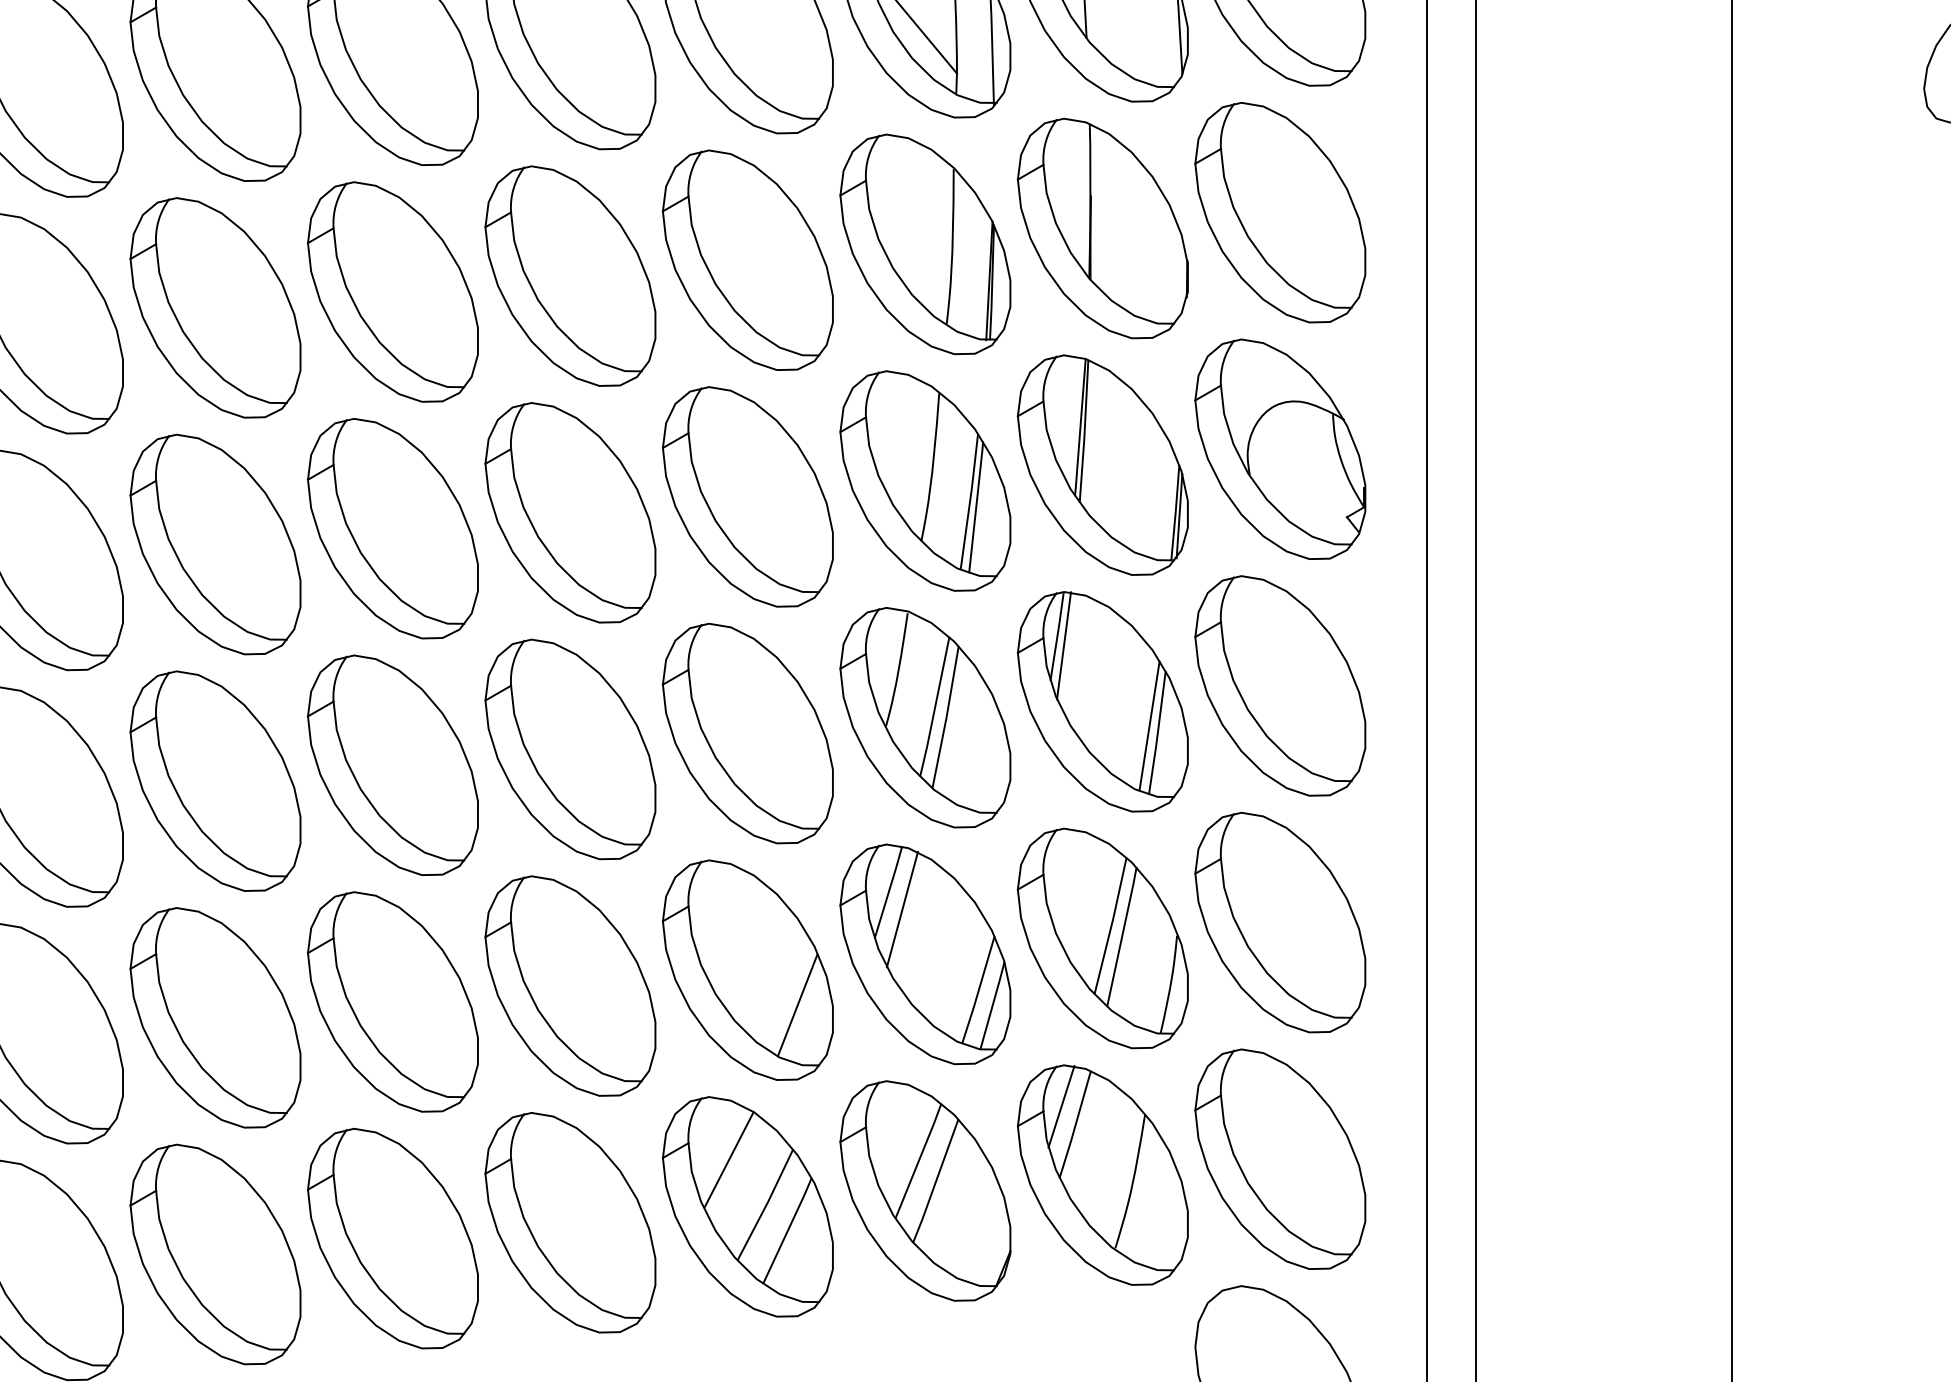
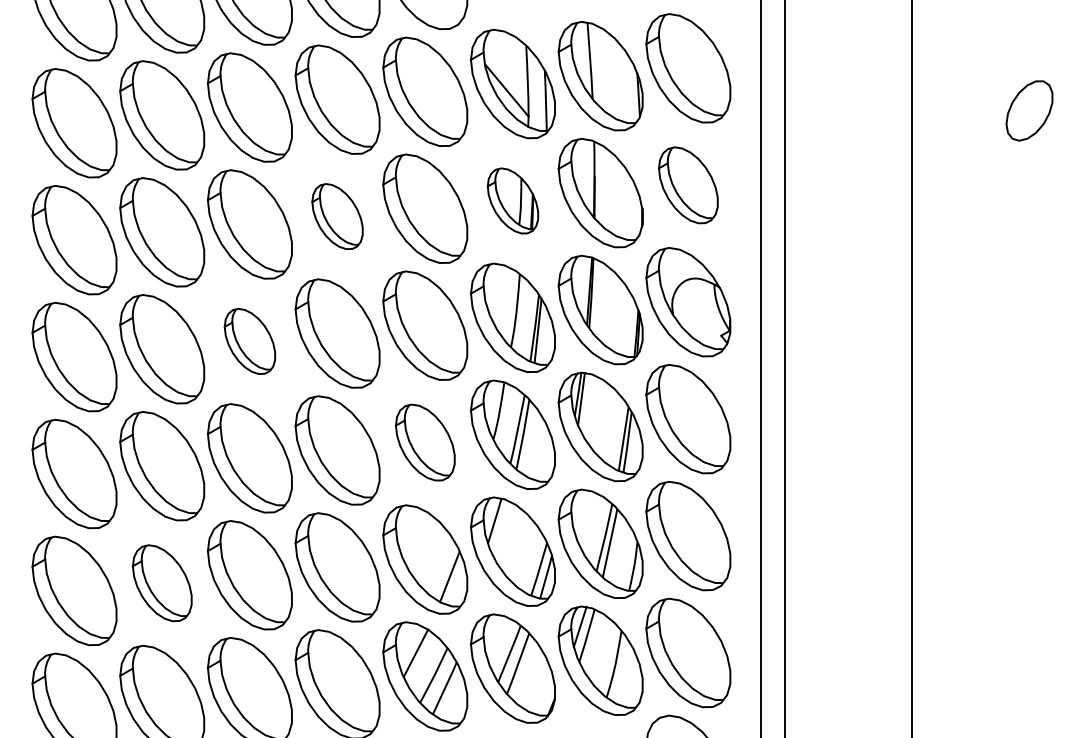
part: (1280, 213) -> (688, 185), size x0.7
part: (924, 243) -> (512, 200), size x0.6
part: (570, 275) -> (337, 216), size x0.6
part: (392, 528) -> (249, 341), size x0.6
part: (748, 733) -> (425, 442), size x0.7
line: (902, 909) -> (501, 529), removed
part: (216, 1018) -> (162, 583), size x0.7

